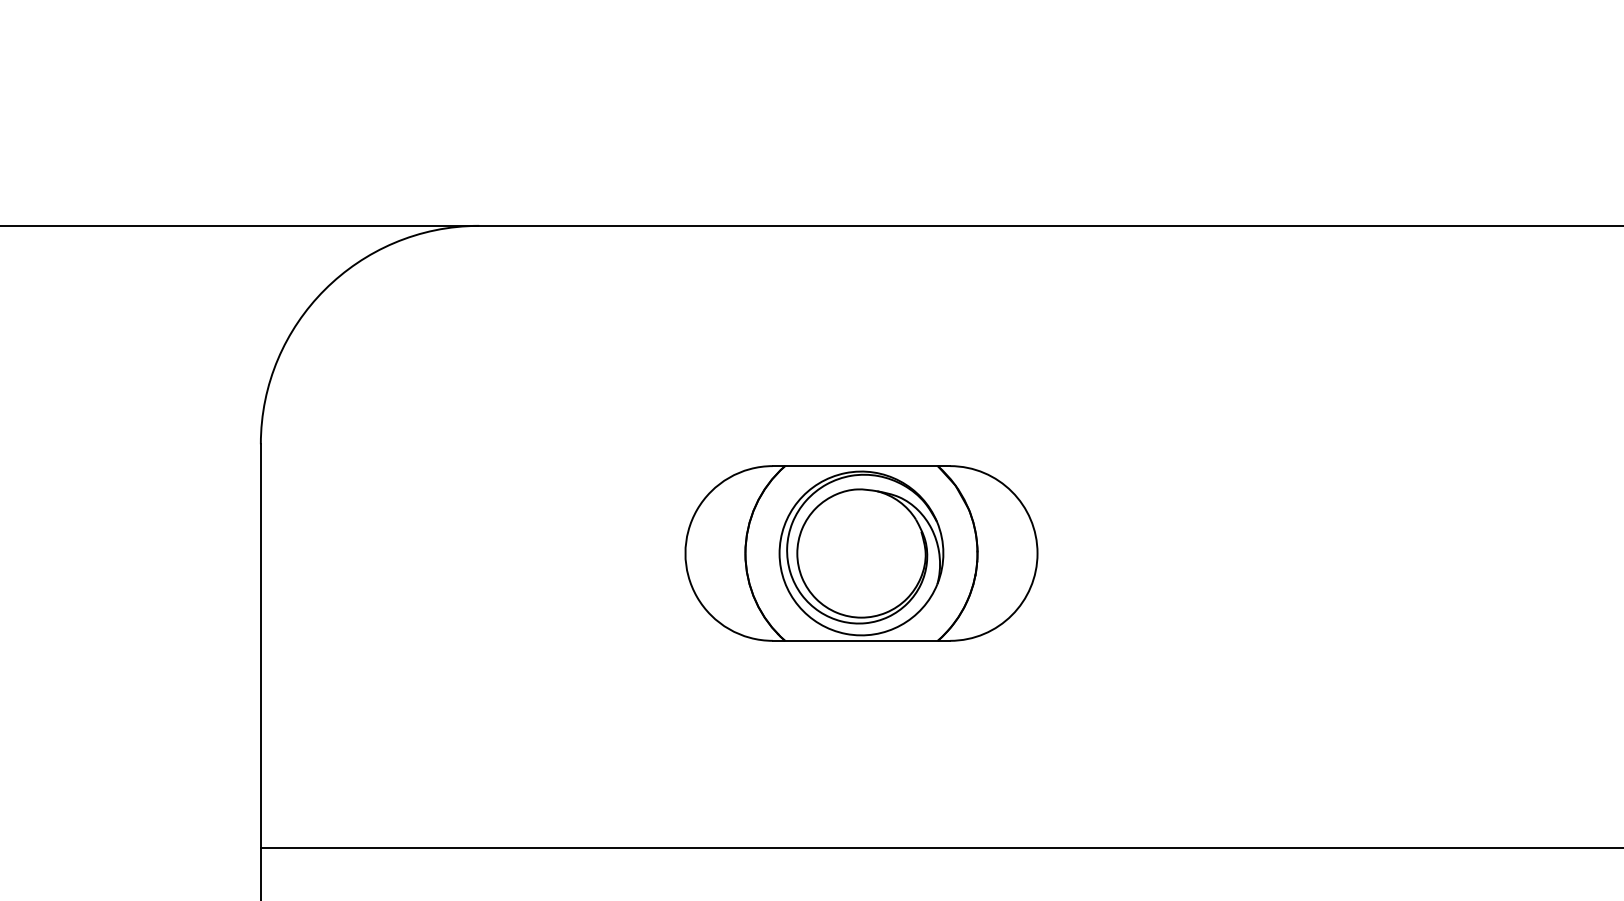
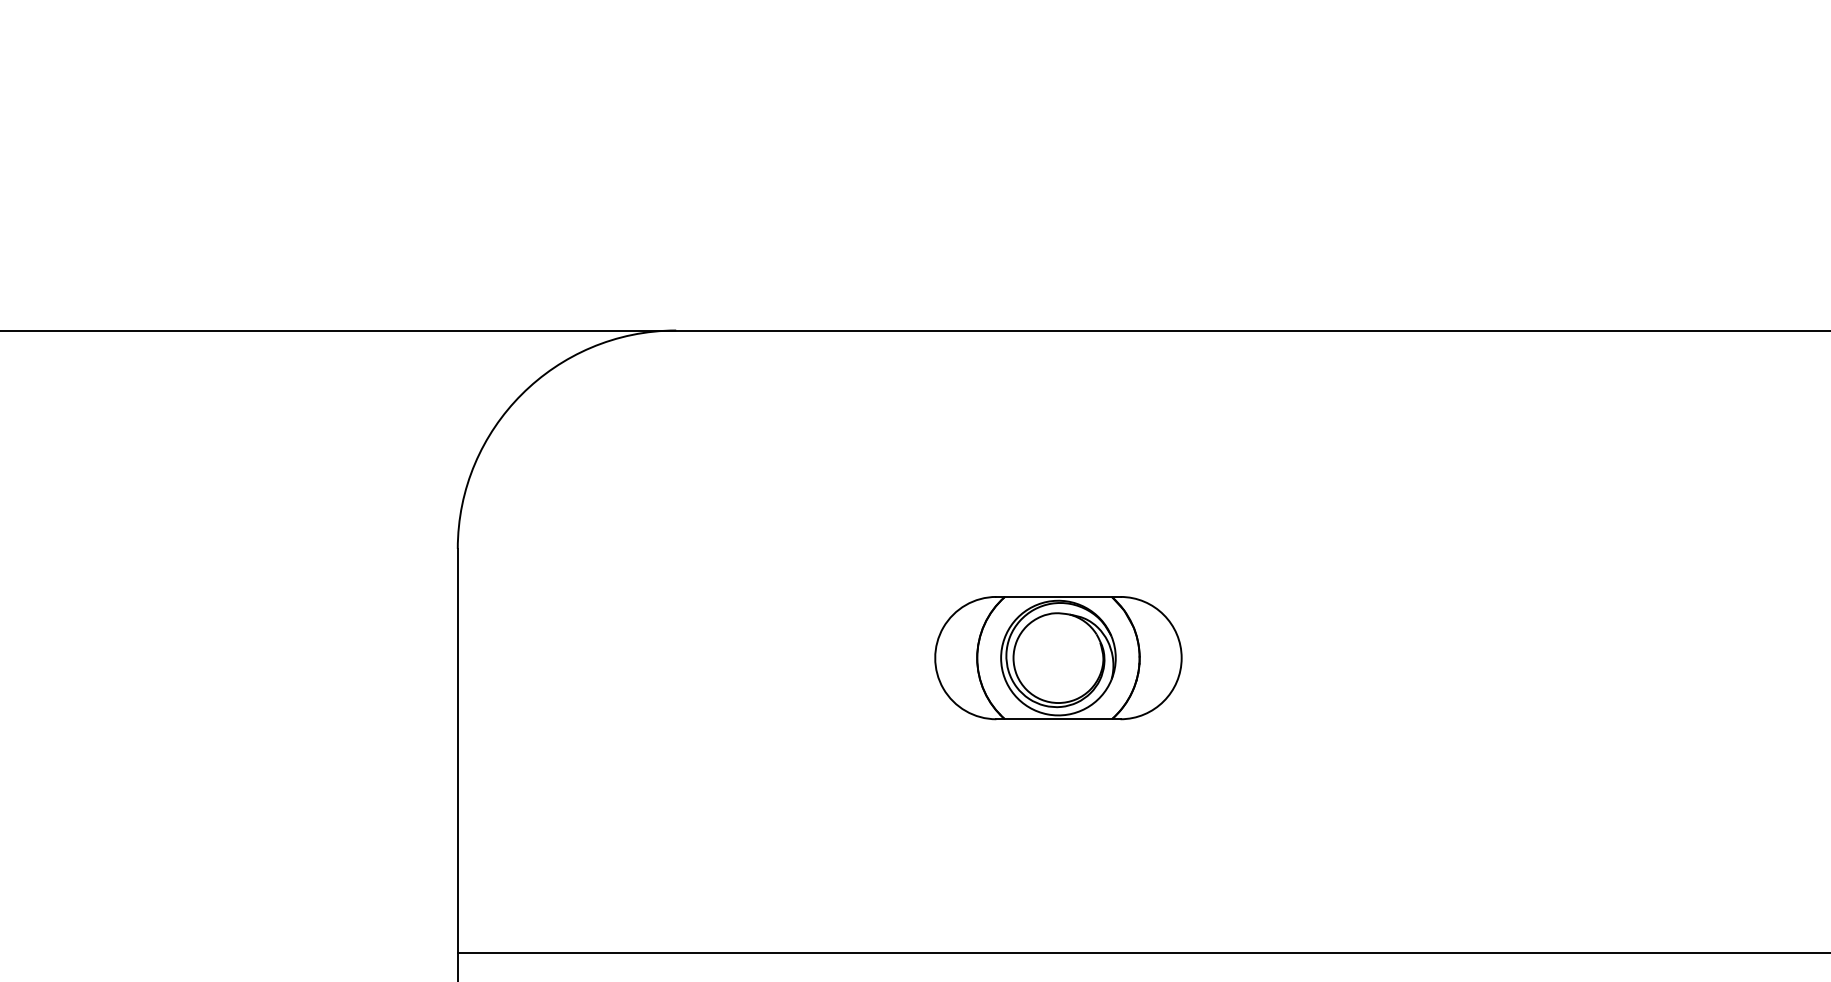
part: (861, 552) -> (1058, 657), size x0.7

